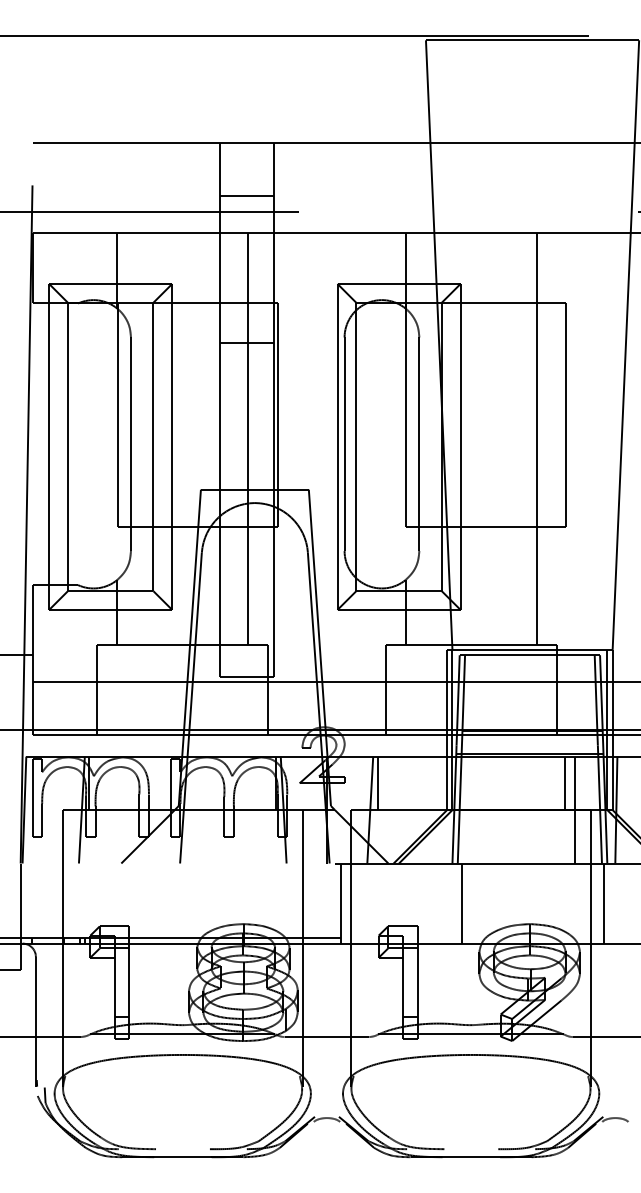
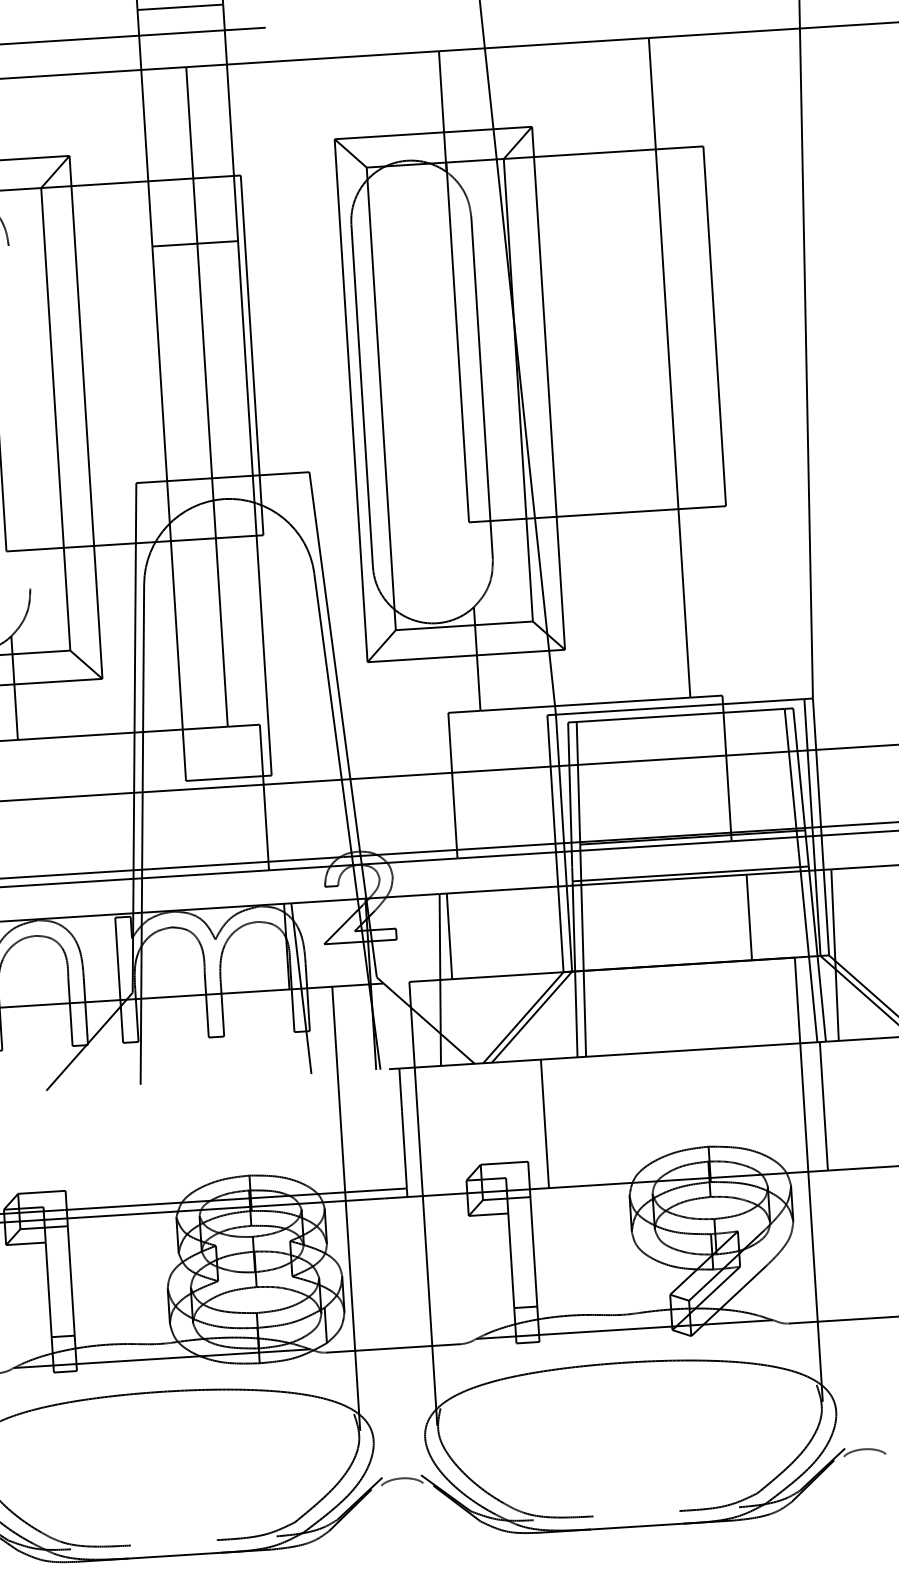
line: (130, 444) -> (18, 417), removed
line: (574, 809) -> (767, 958), removed
line: (461, 903) -> (544, 1123), moved

